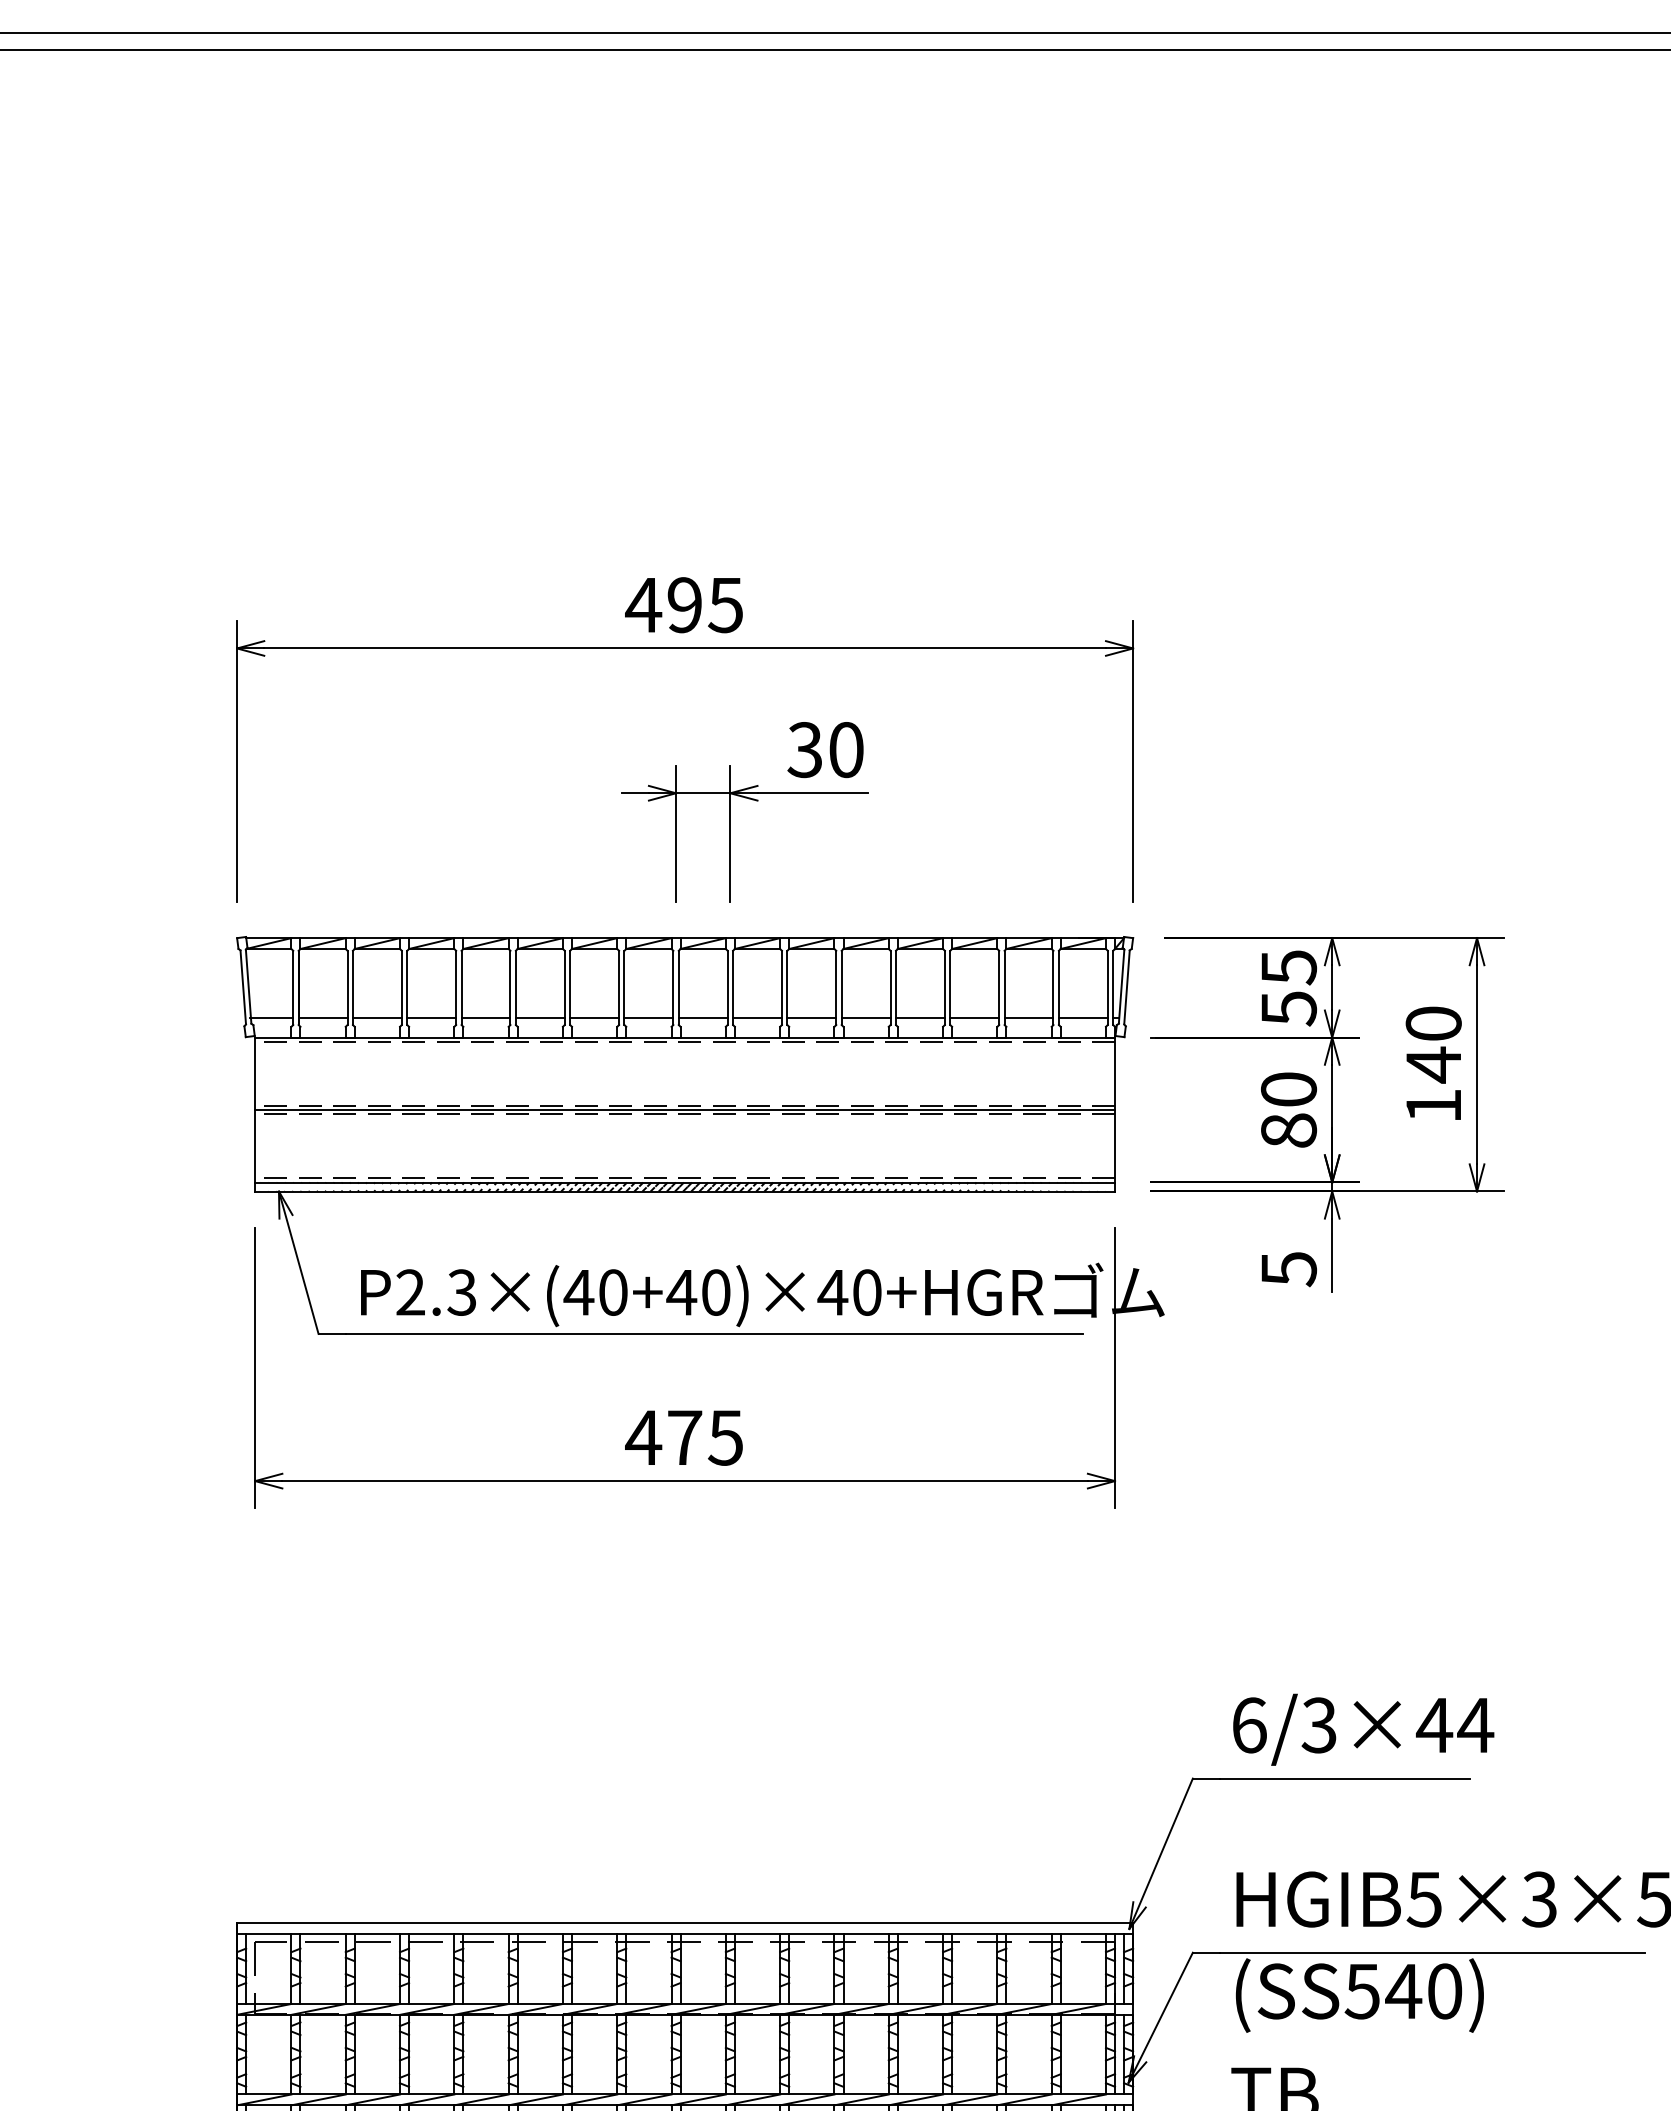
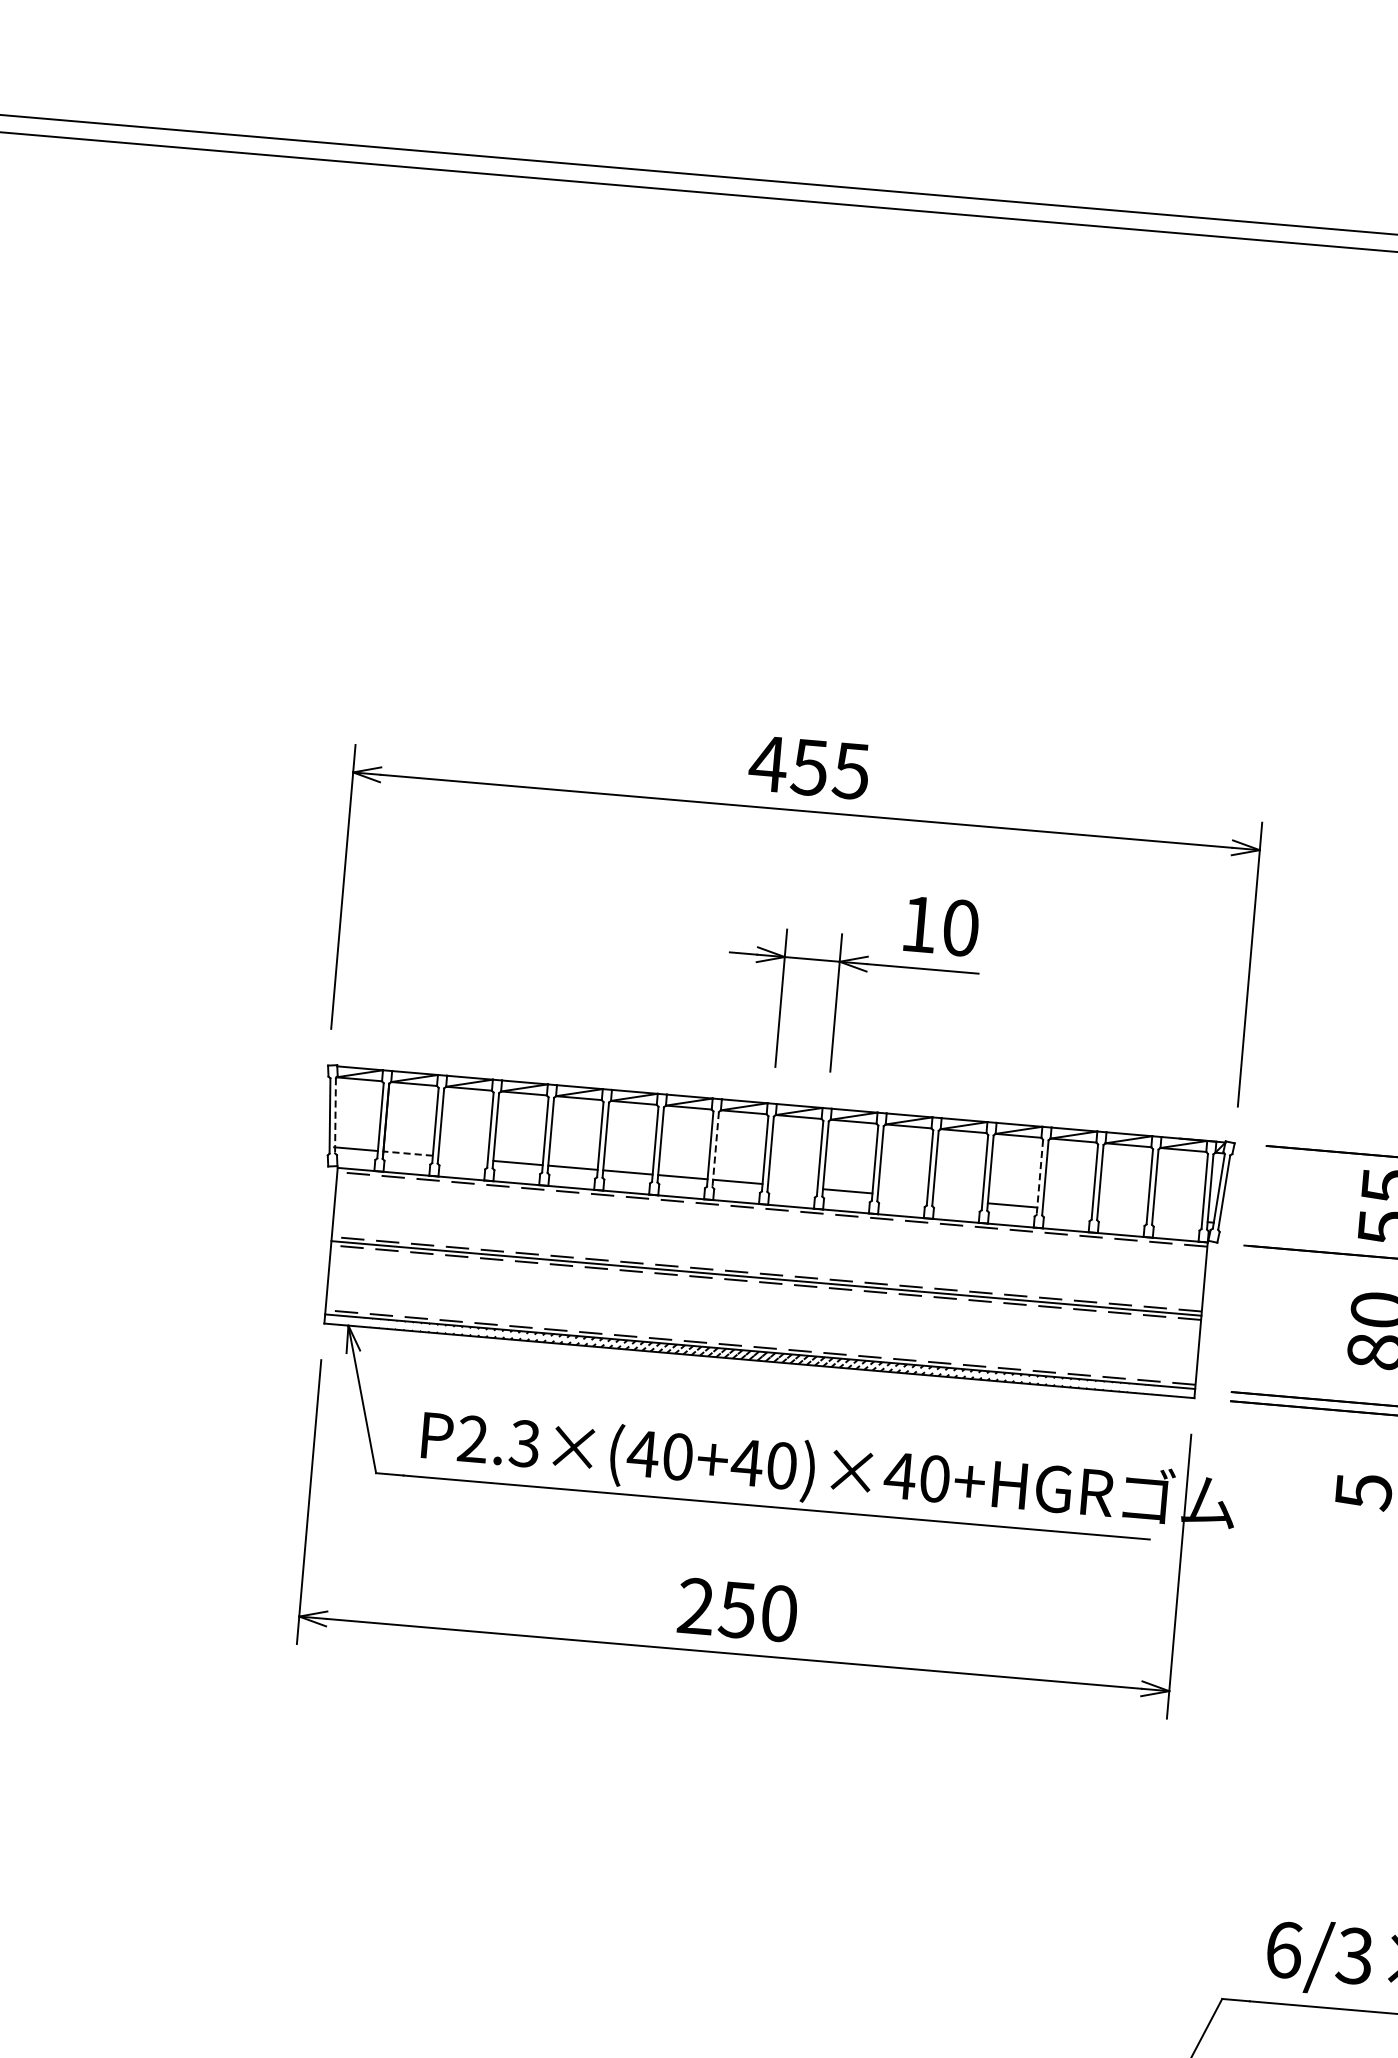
text: (683, 605) -> (808, 767), 495 -> 455
text: (804, 750) -> (918, 924), 30 -> 10
line: (248, 987) -> (335, 1116), solid -> dashed
line: (624, 988) -> (715, 1150), solid -> dashed
line: (944, 988) -> (1039, 1177), solid -> dashed
line: (322, 1017) -> (407, 1153), solid -> dashed
line: (376, 1017) -> (462, 1157), removed
line: (702, 1017) -> (792, 1186), removed
line: (811, 1017) -> (902, 1195), removed
line: (865, 1017) -> (957, 1200), removed
line: (974, 1017) -> (1067, 1209), removed
line: (1028, 1017) -> (1121, 1214), removed
line: (1082, 1017) -> (1176, 1219), removed
text: (684, 1437) -> (737, 1609), 475 -> 250

